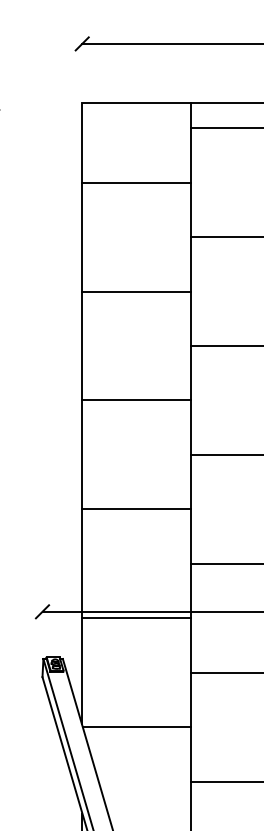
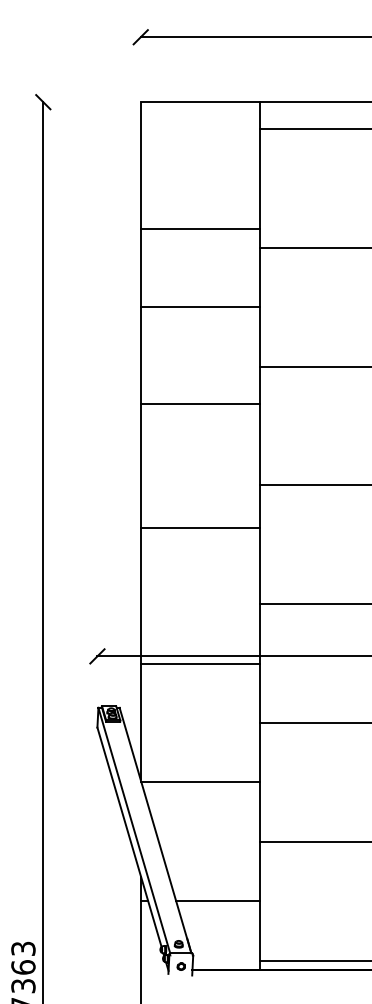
line: (136, 182) -> (199, 229), moved
line: (136, 400) -> (199, 404), moved
line: (136, 509) -> (199, 527), moved

